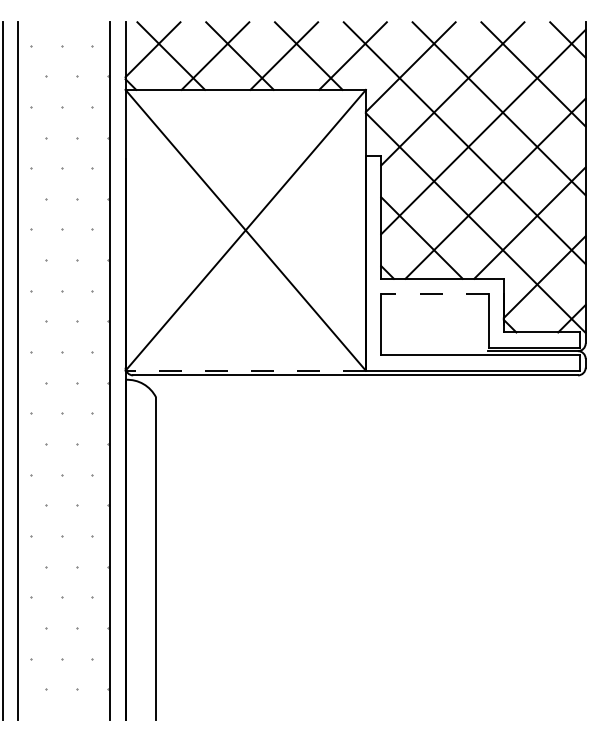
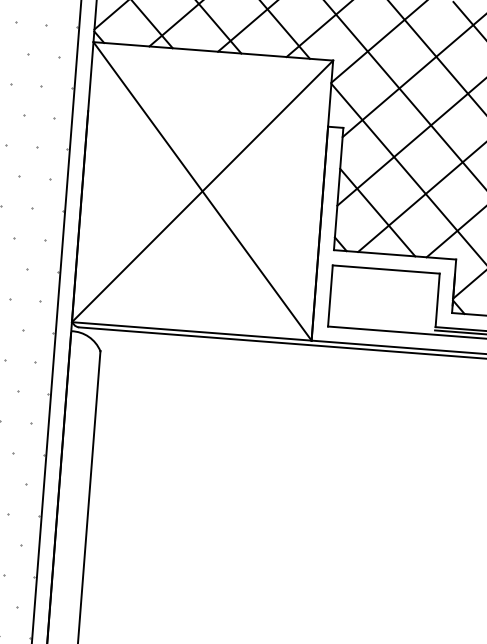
line: (434, 294) -> (385, 269), dashed -> solid
line: (245, 370) -> (191, 331), dashed -> solid

